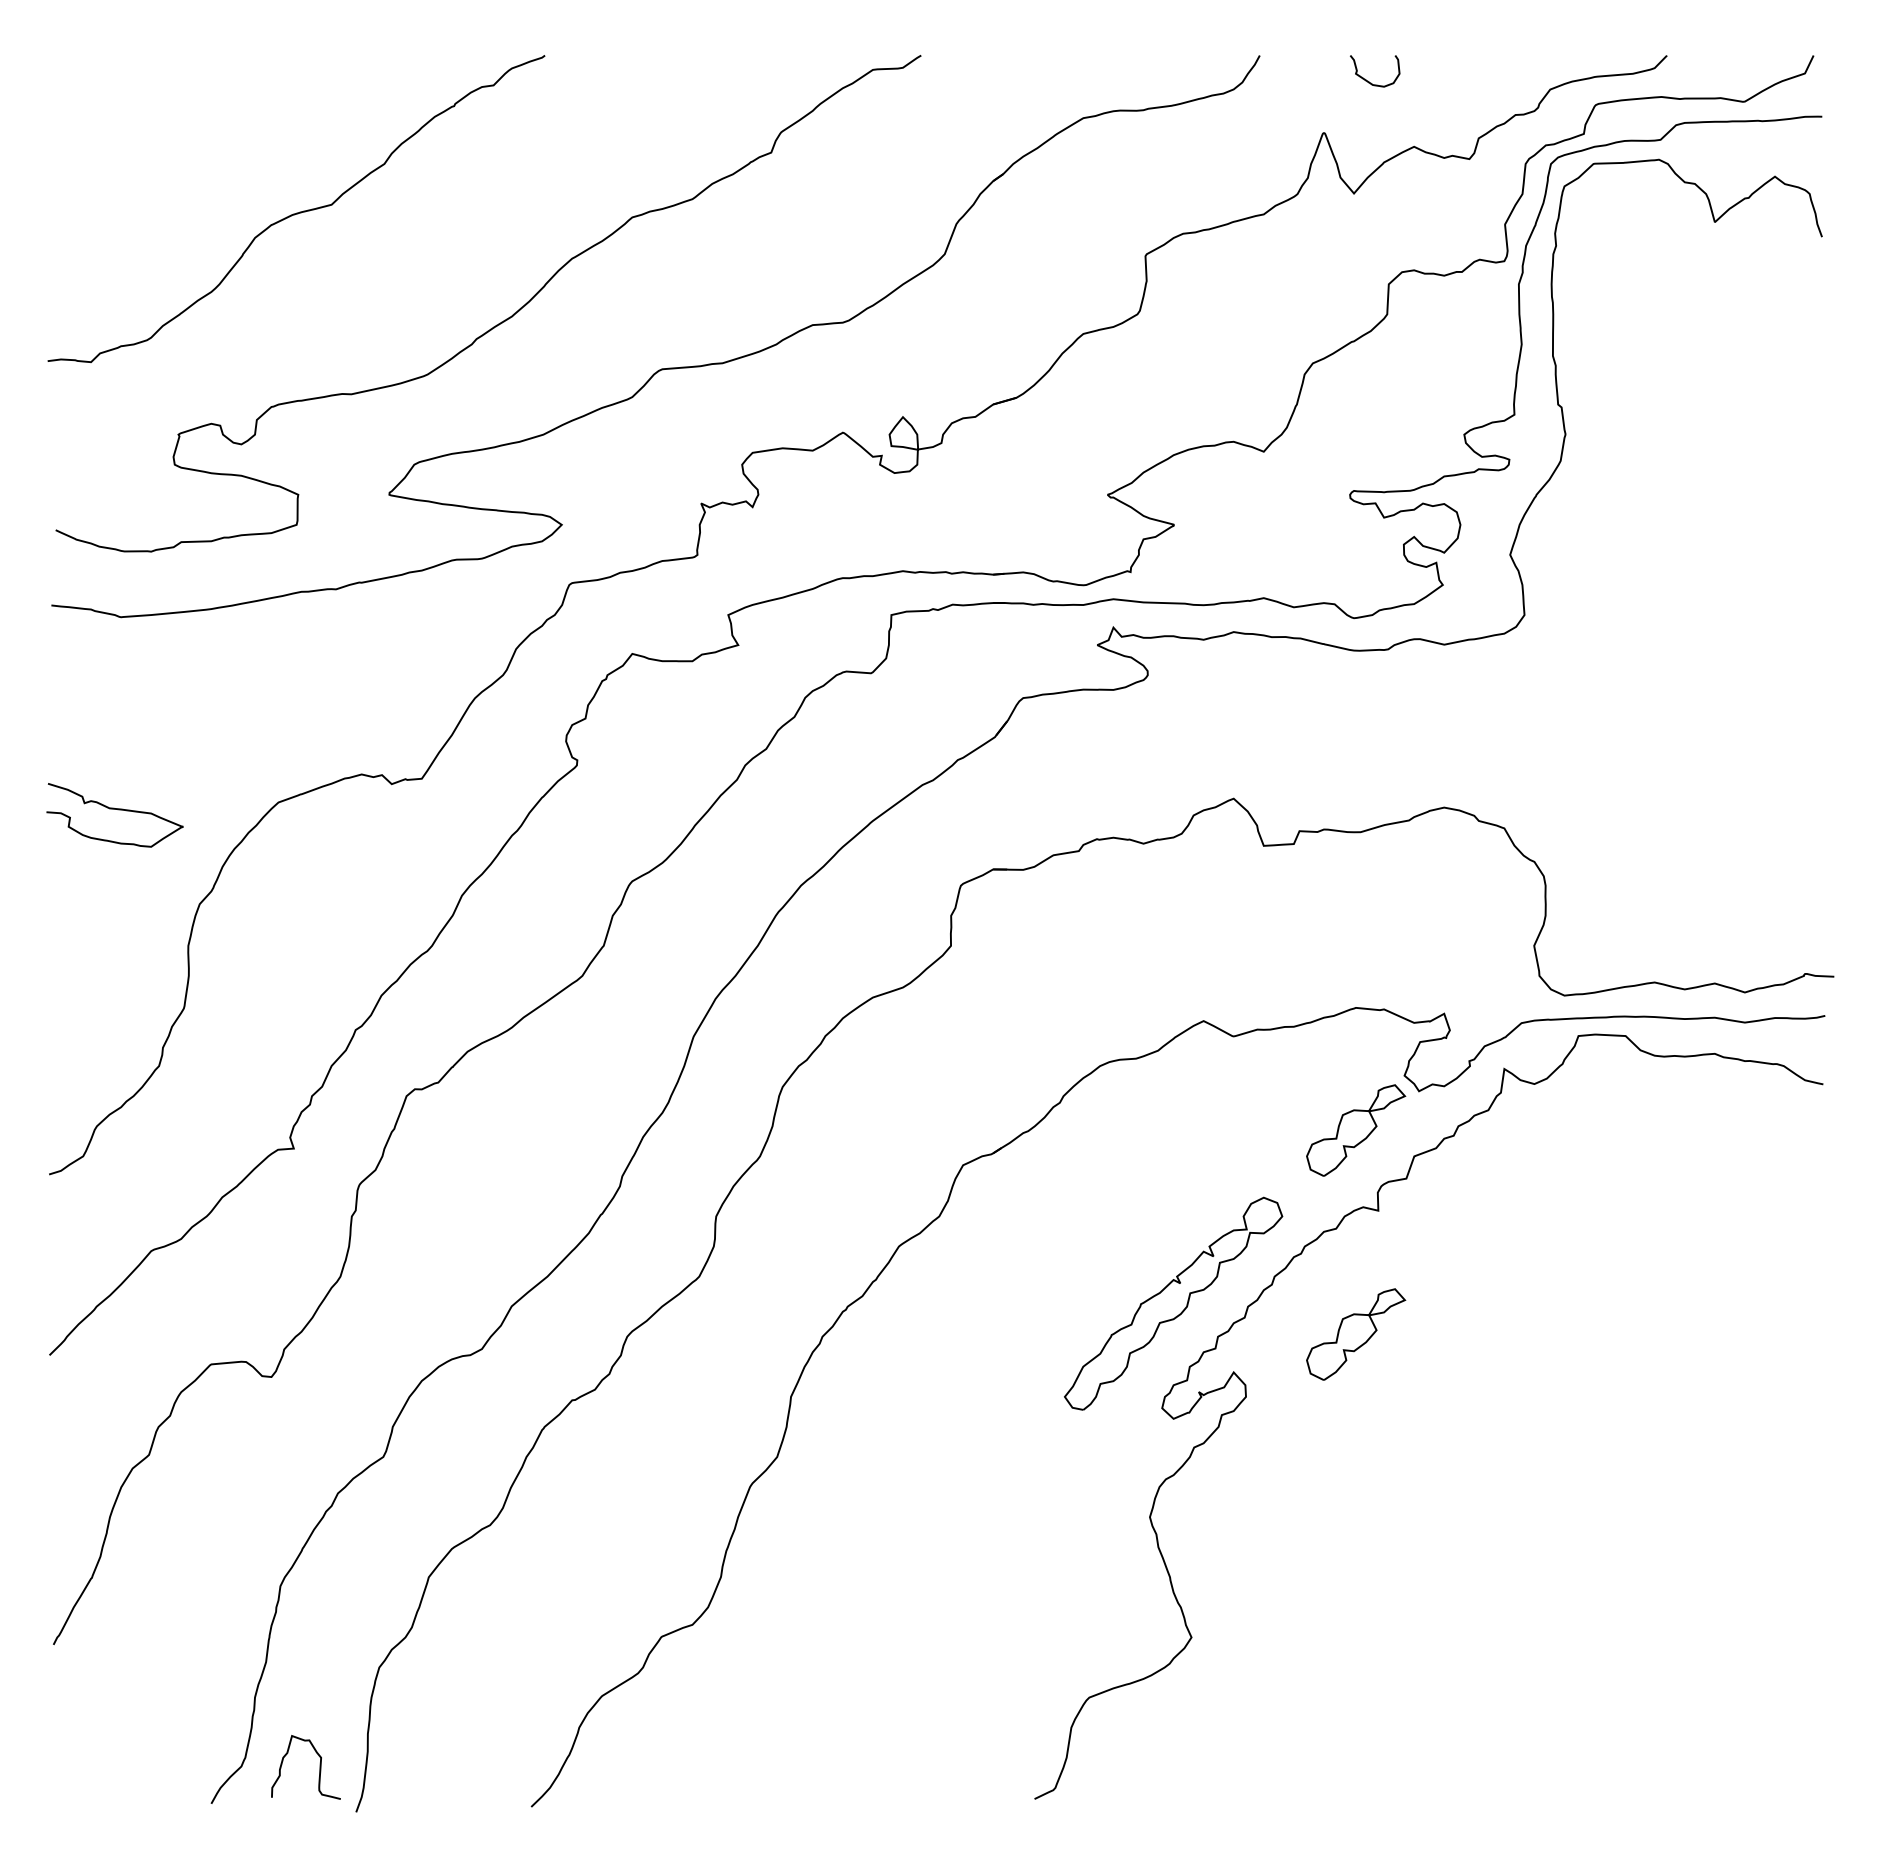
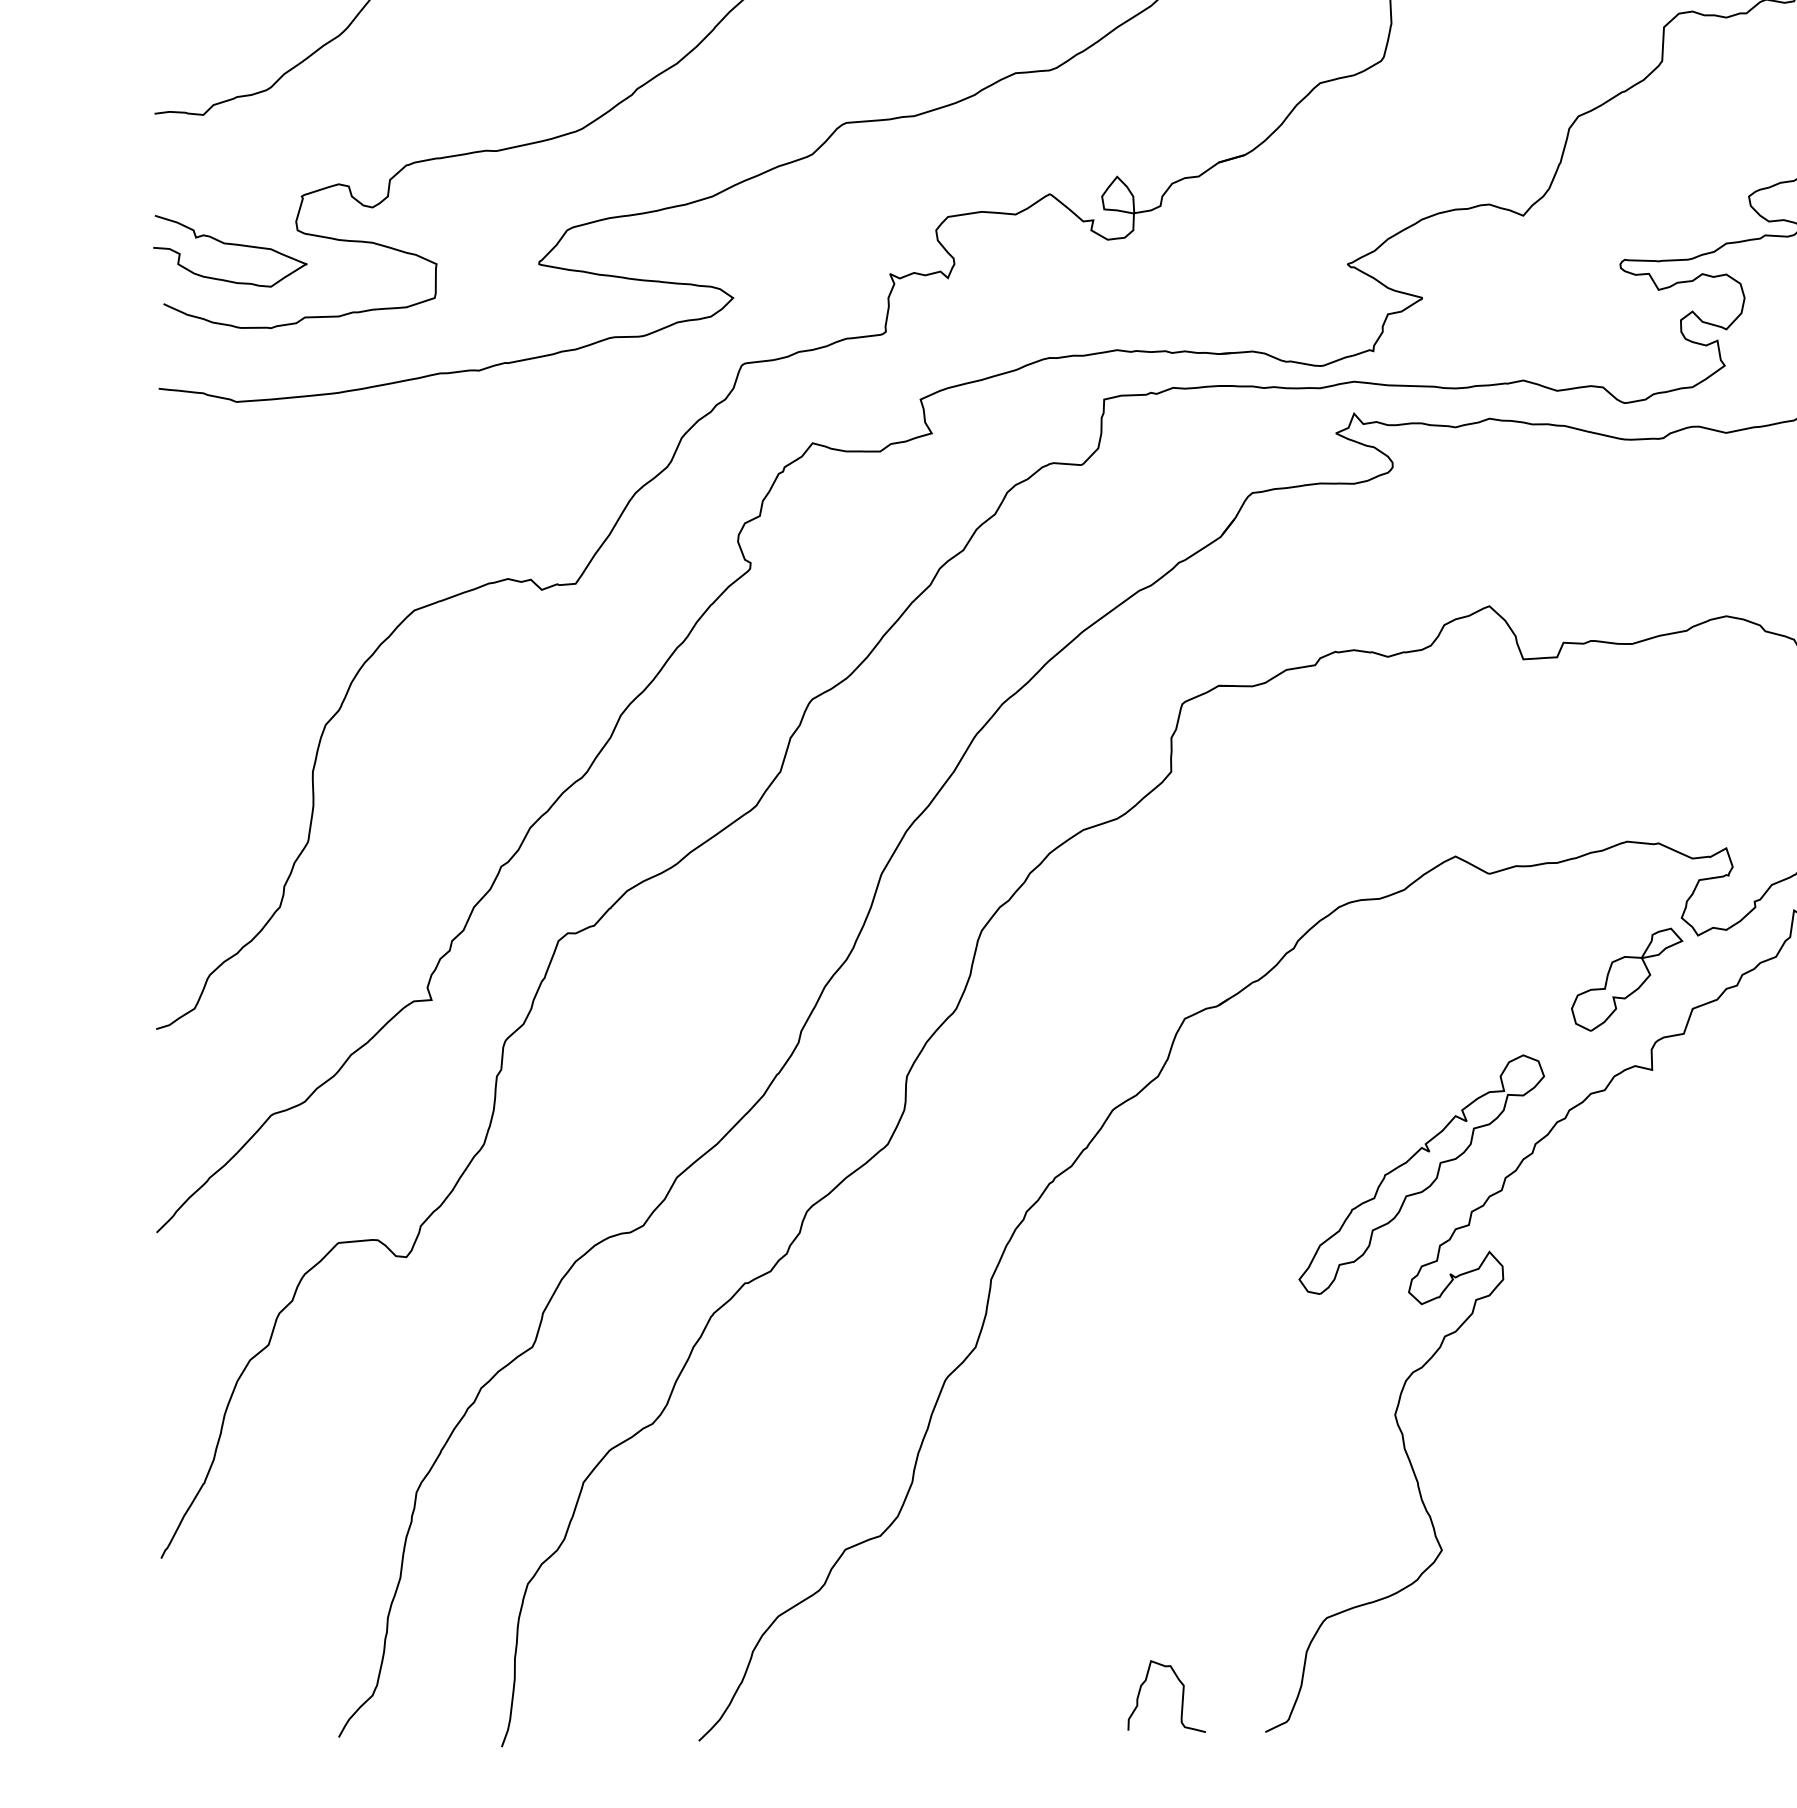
curve: (114, 809) -> (229, 244), moved
part: (1356, 1334) -> (1627, 1209), removed
curve: (319, 1767) -> (1181, 1696), moved

